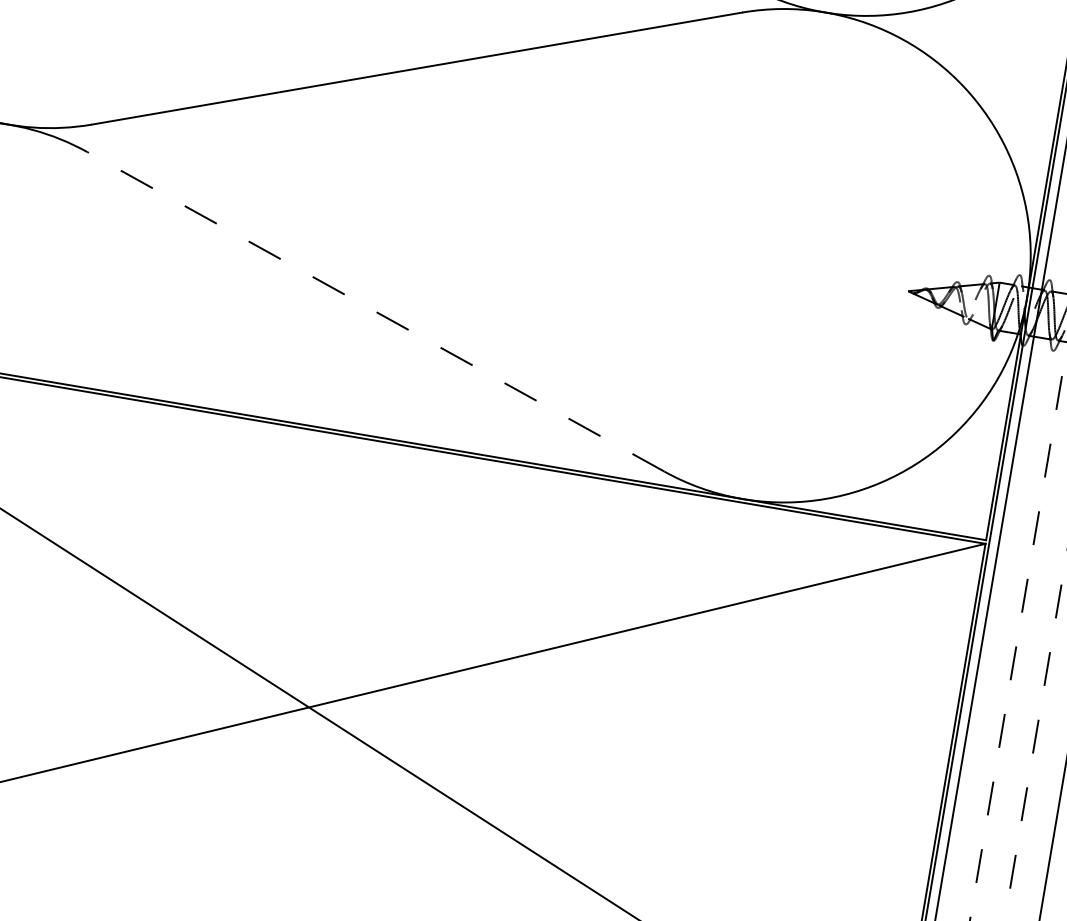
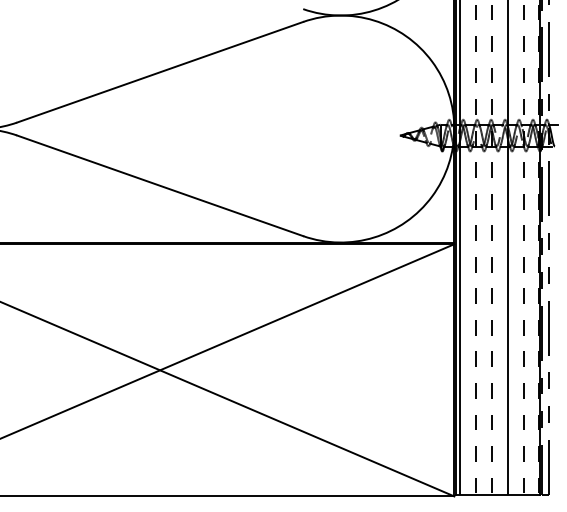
line: (376, 311) -> (160, 185), dashed -> solid

